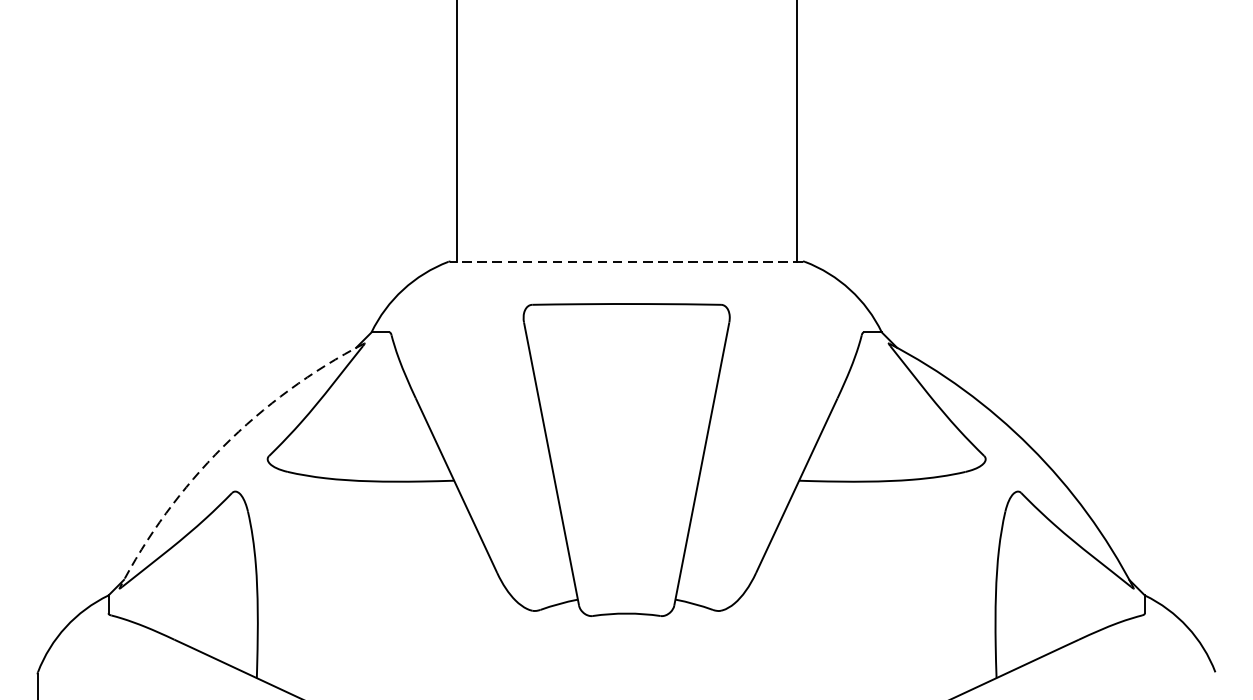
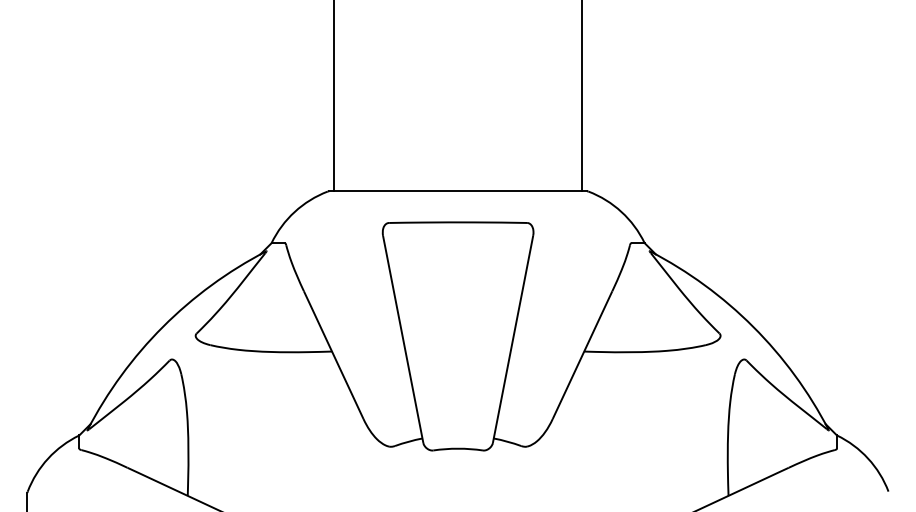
line: (627, 261) -> (458, 191), dashed -> solid
arc: (223, 446) -> (163, 326), dashed -> solid

